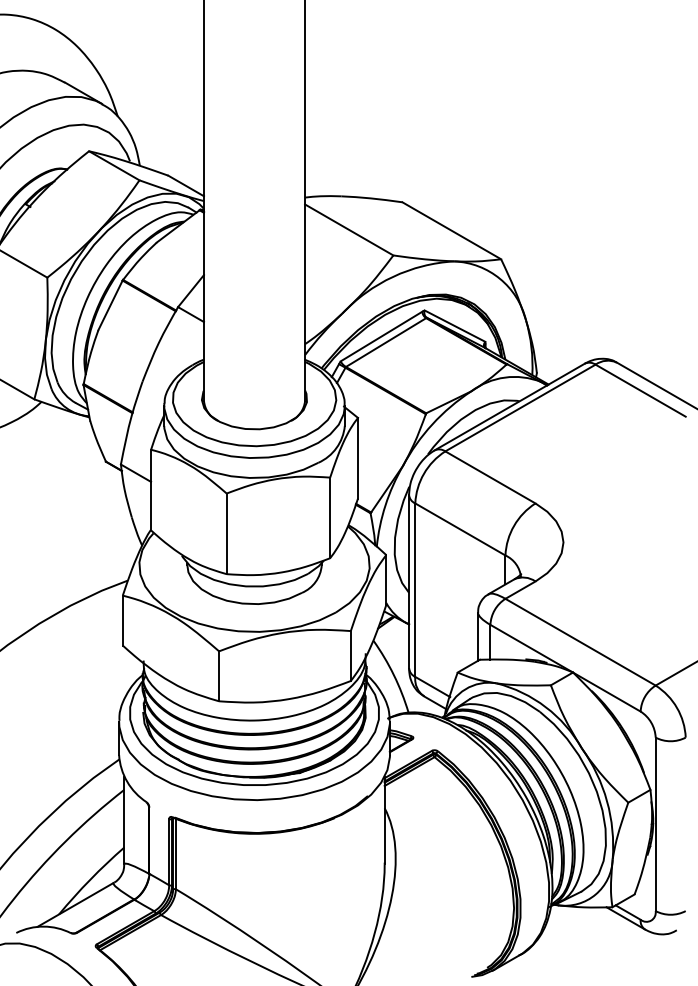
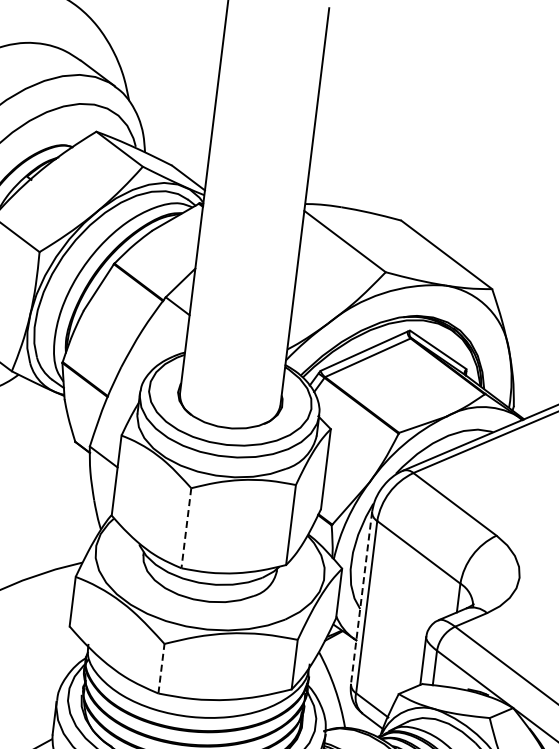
line: (226, 534) -> (186, 528), solid -> dashed
line: (409, 581) -> (362, 597), solid -> dashed
line: (219, 676) -> (161, 668), solid -> dashed

